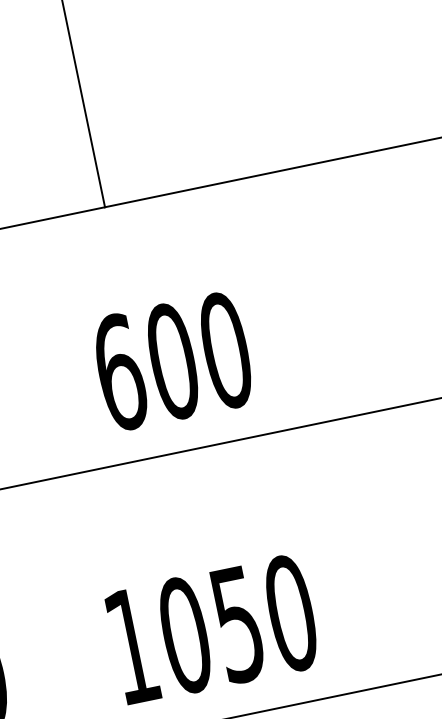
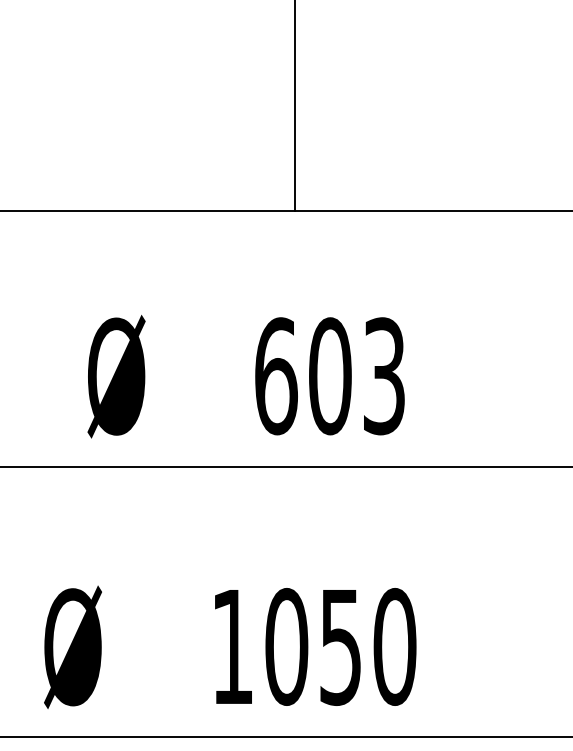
text: (226, 350) -> (384, 376), 600 -> 603

